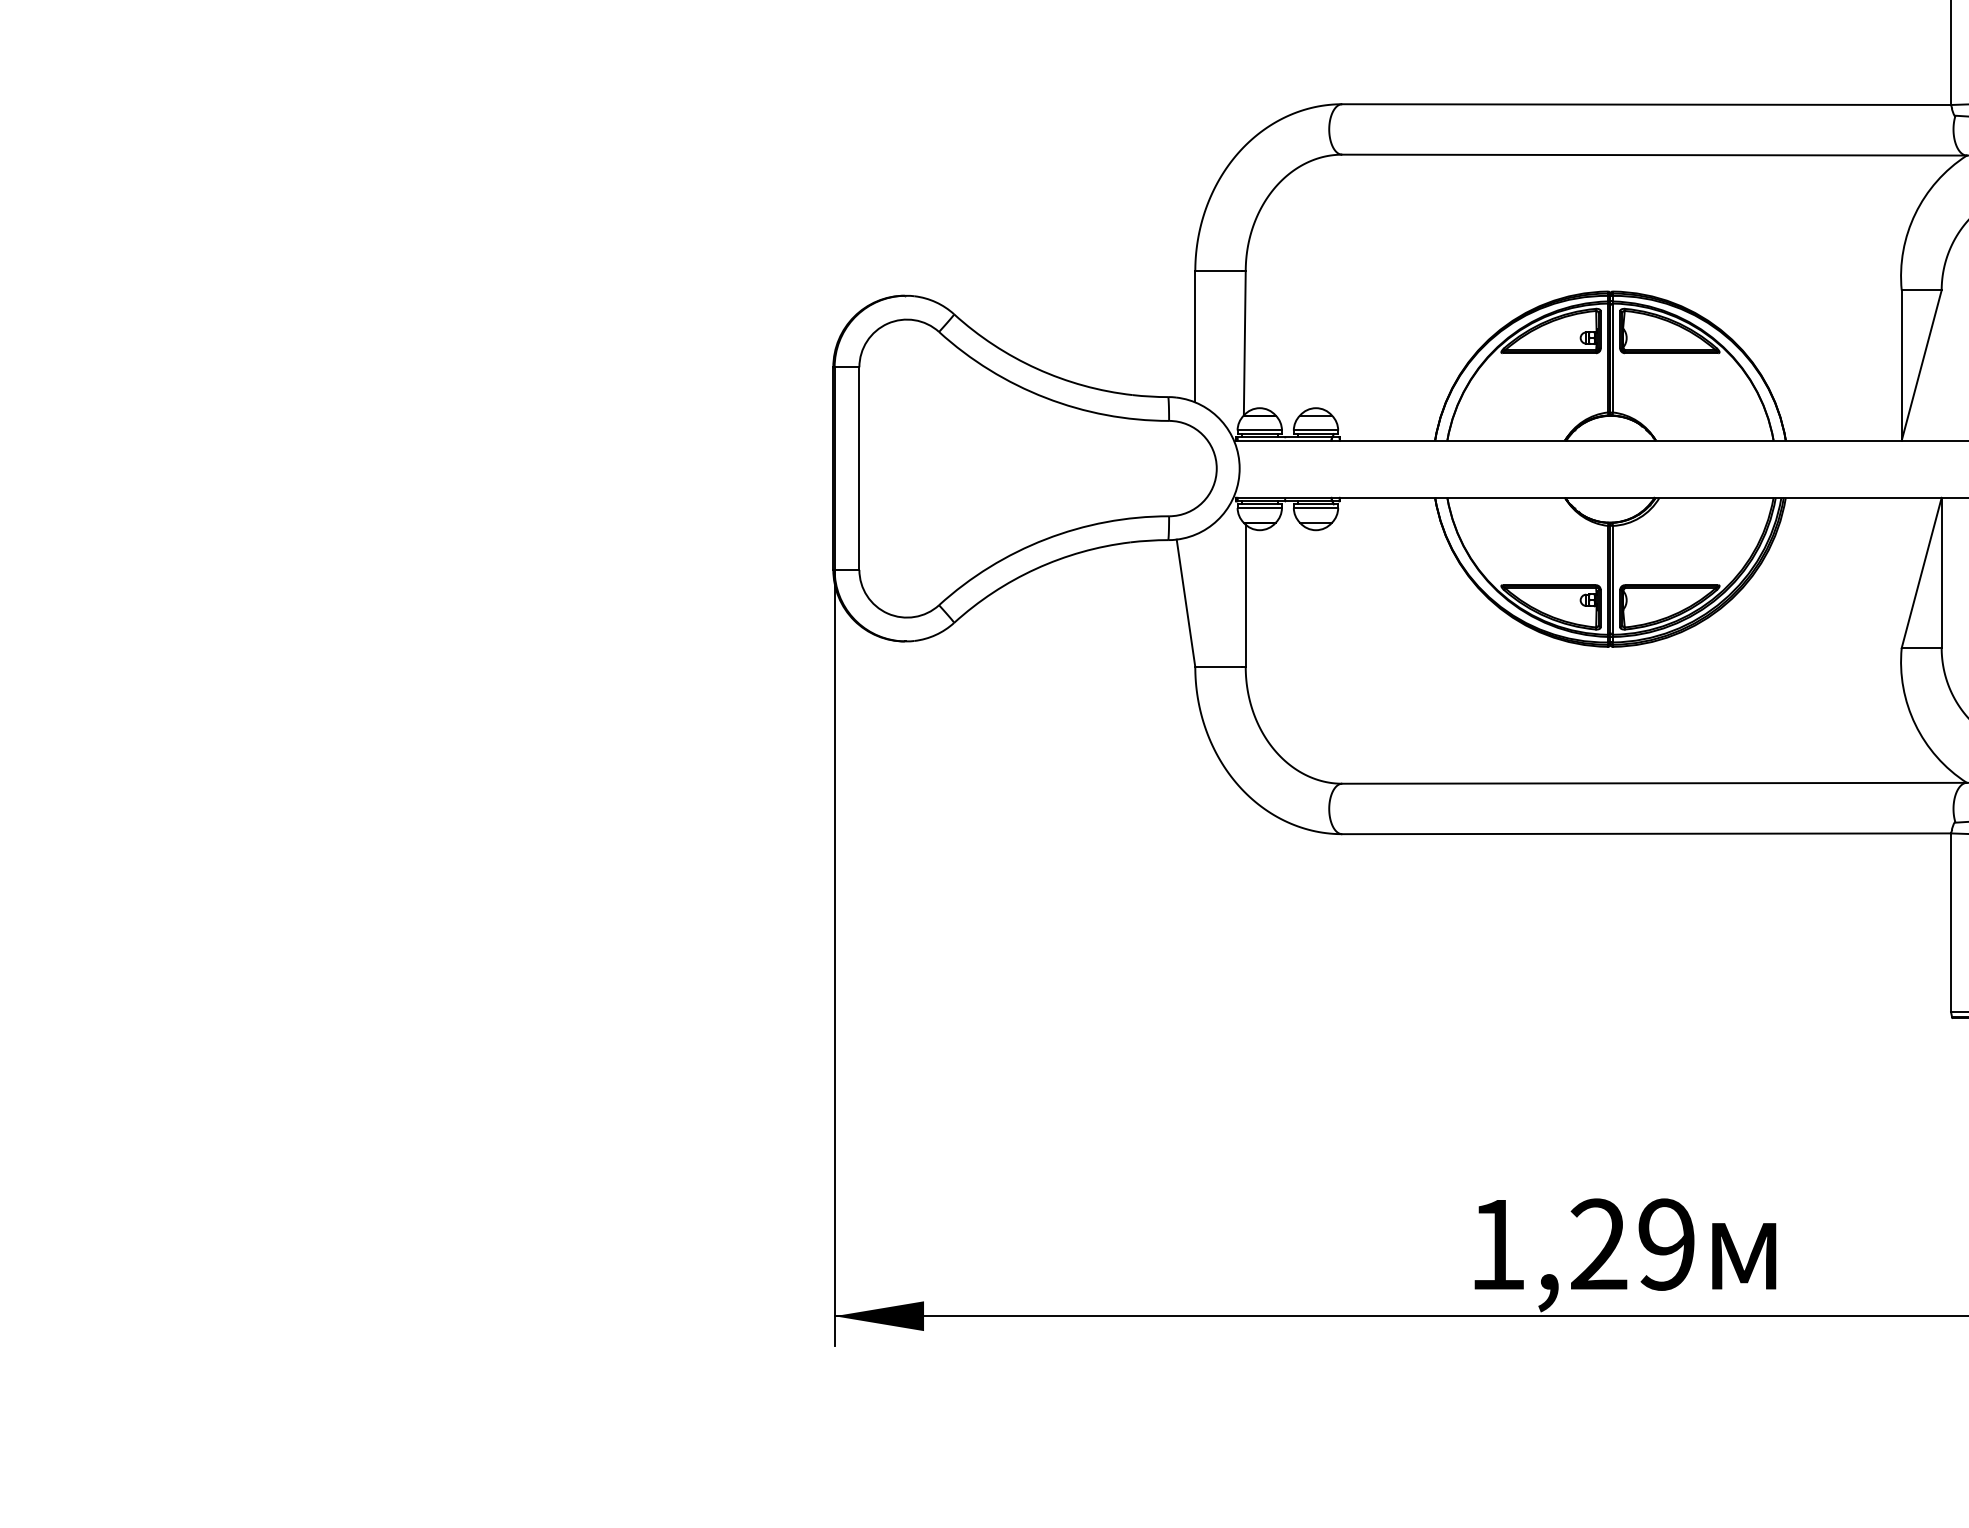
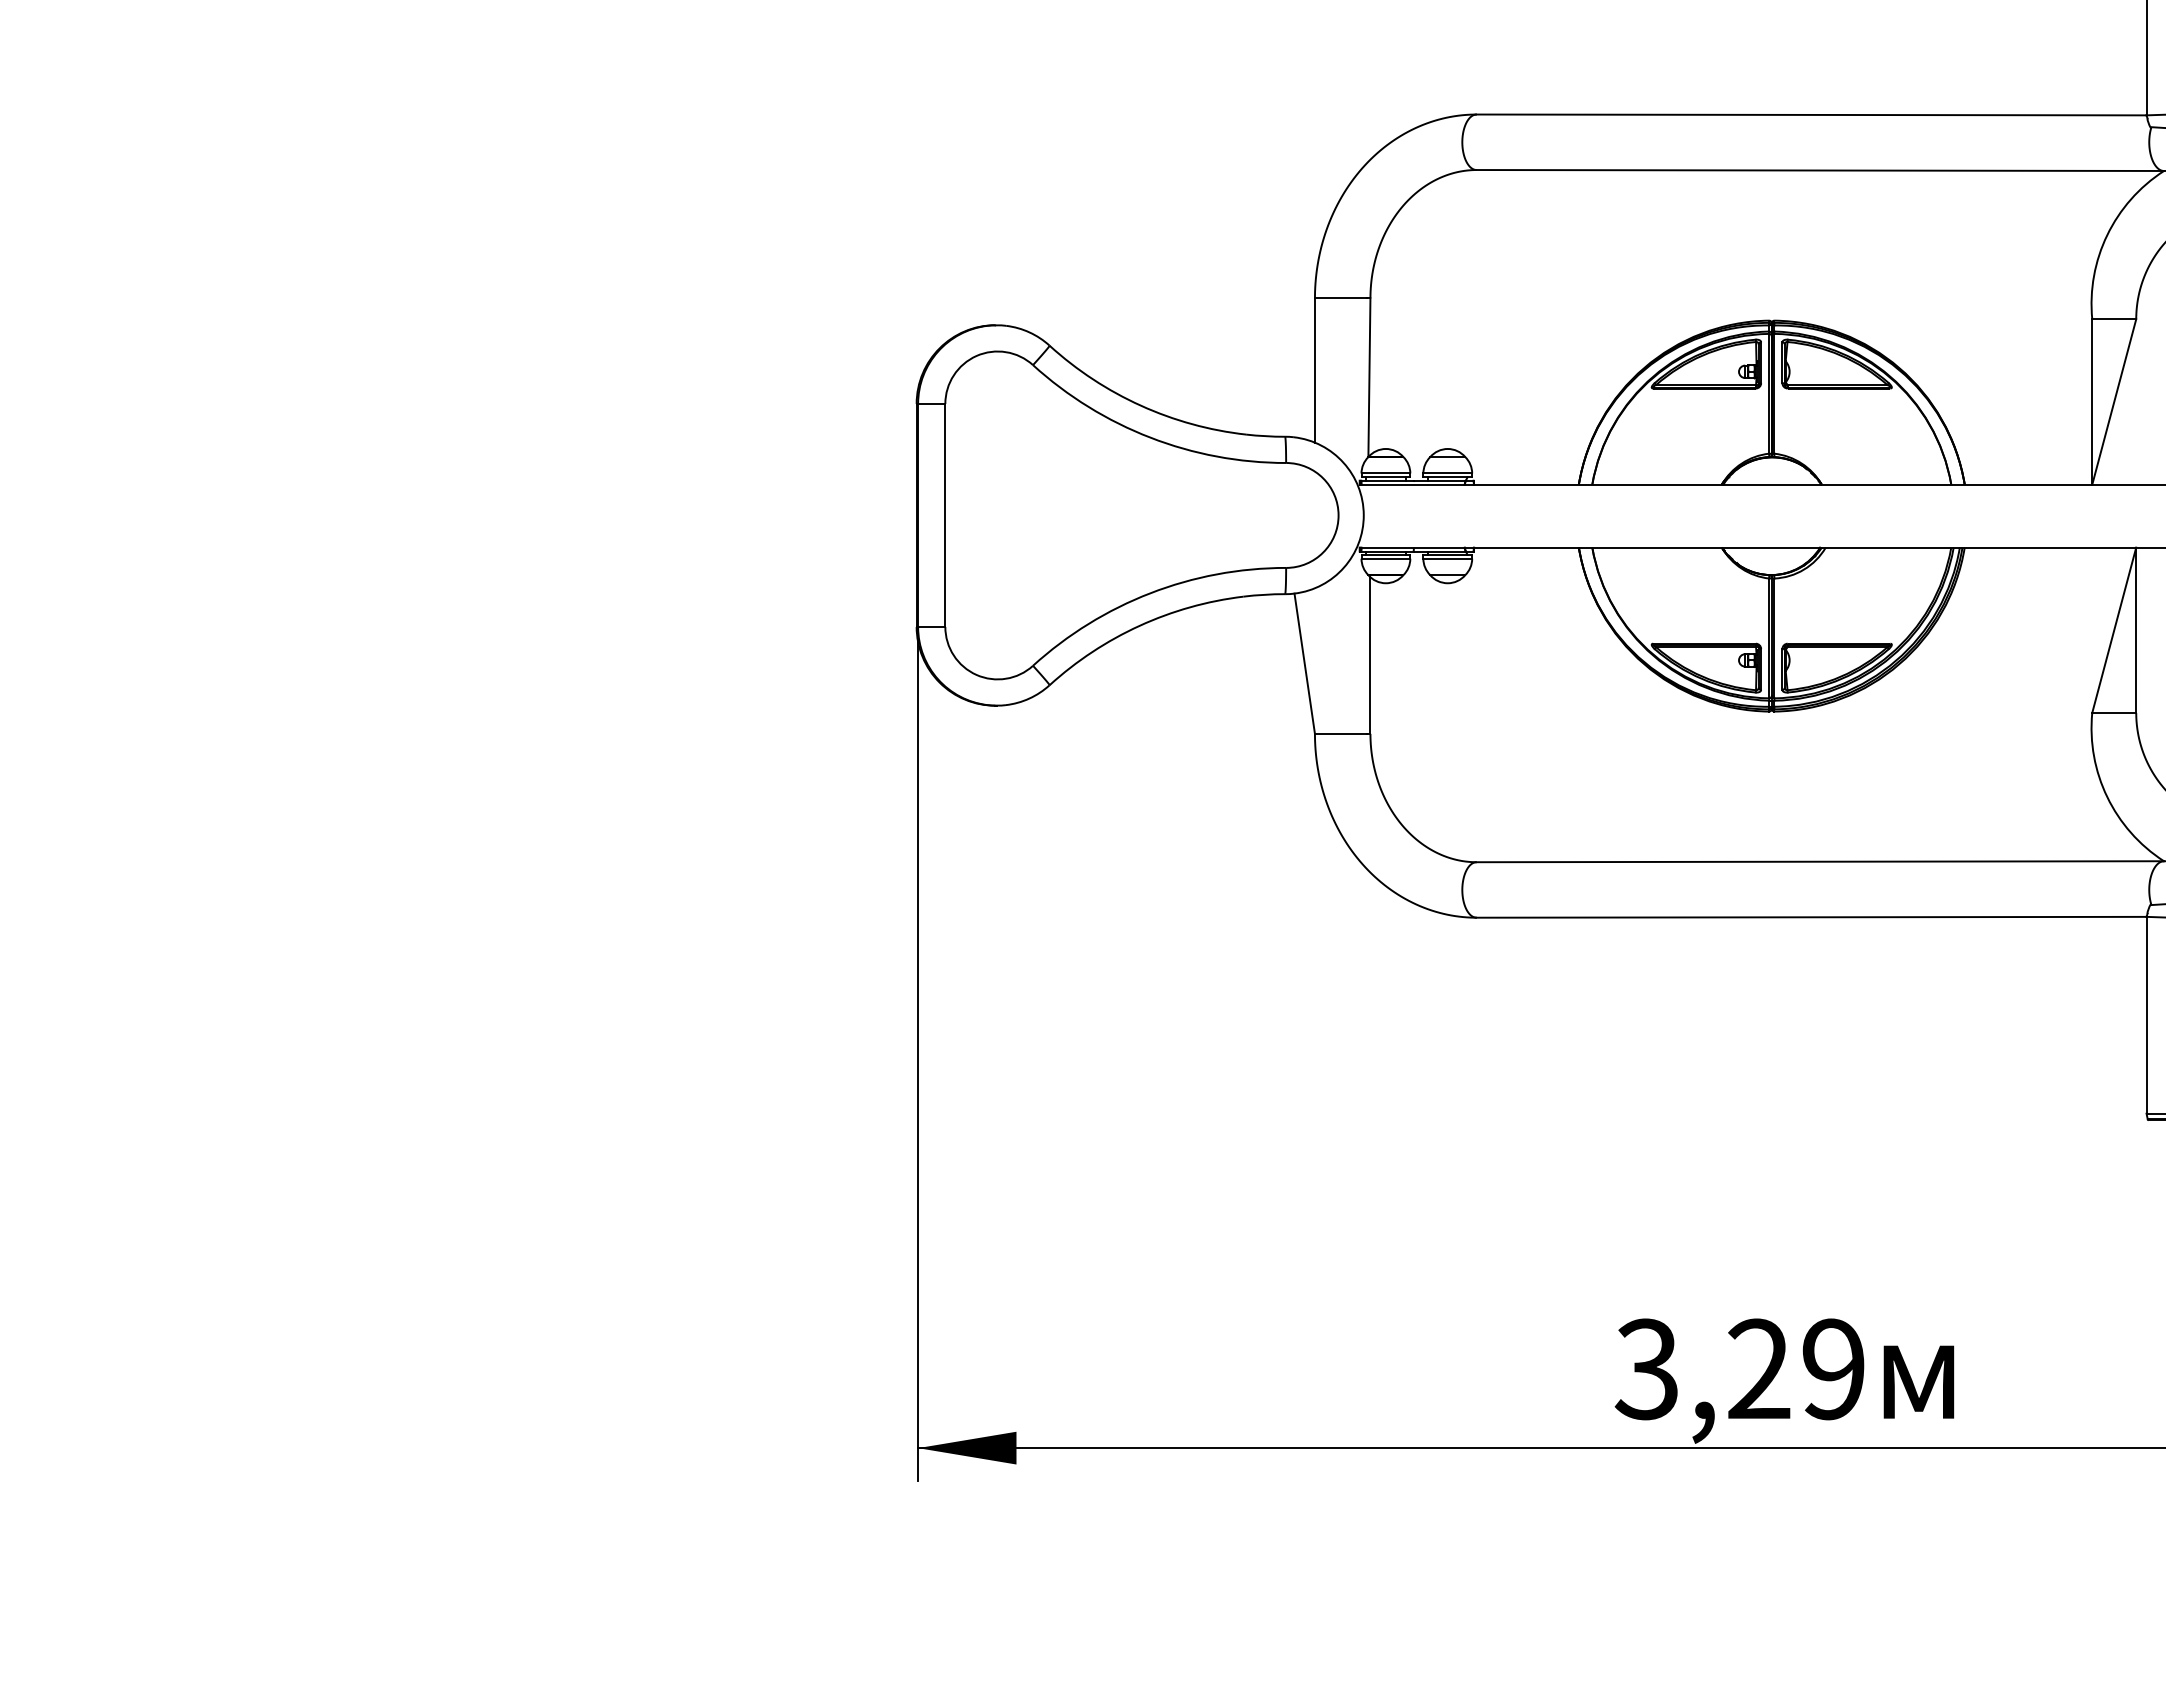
text: (1495, 1244) -> (1645, 1369), 1,29 -> 3,29

